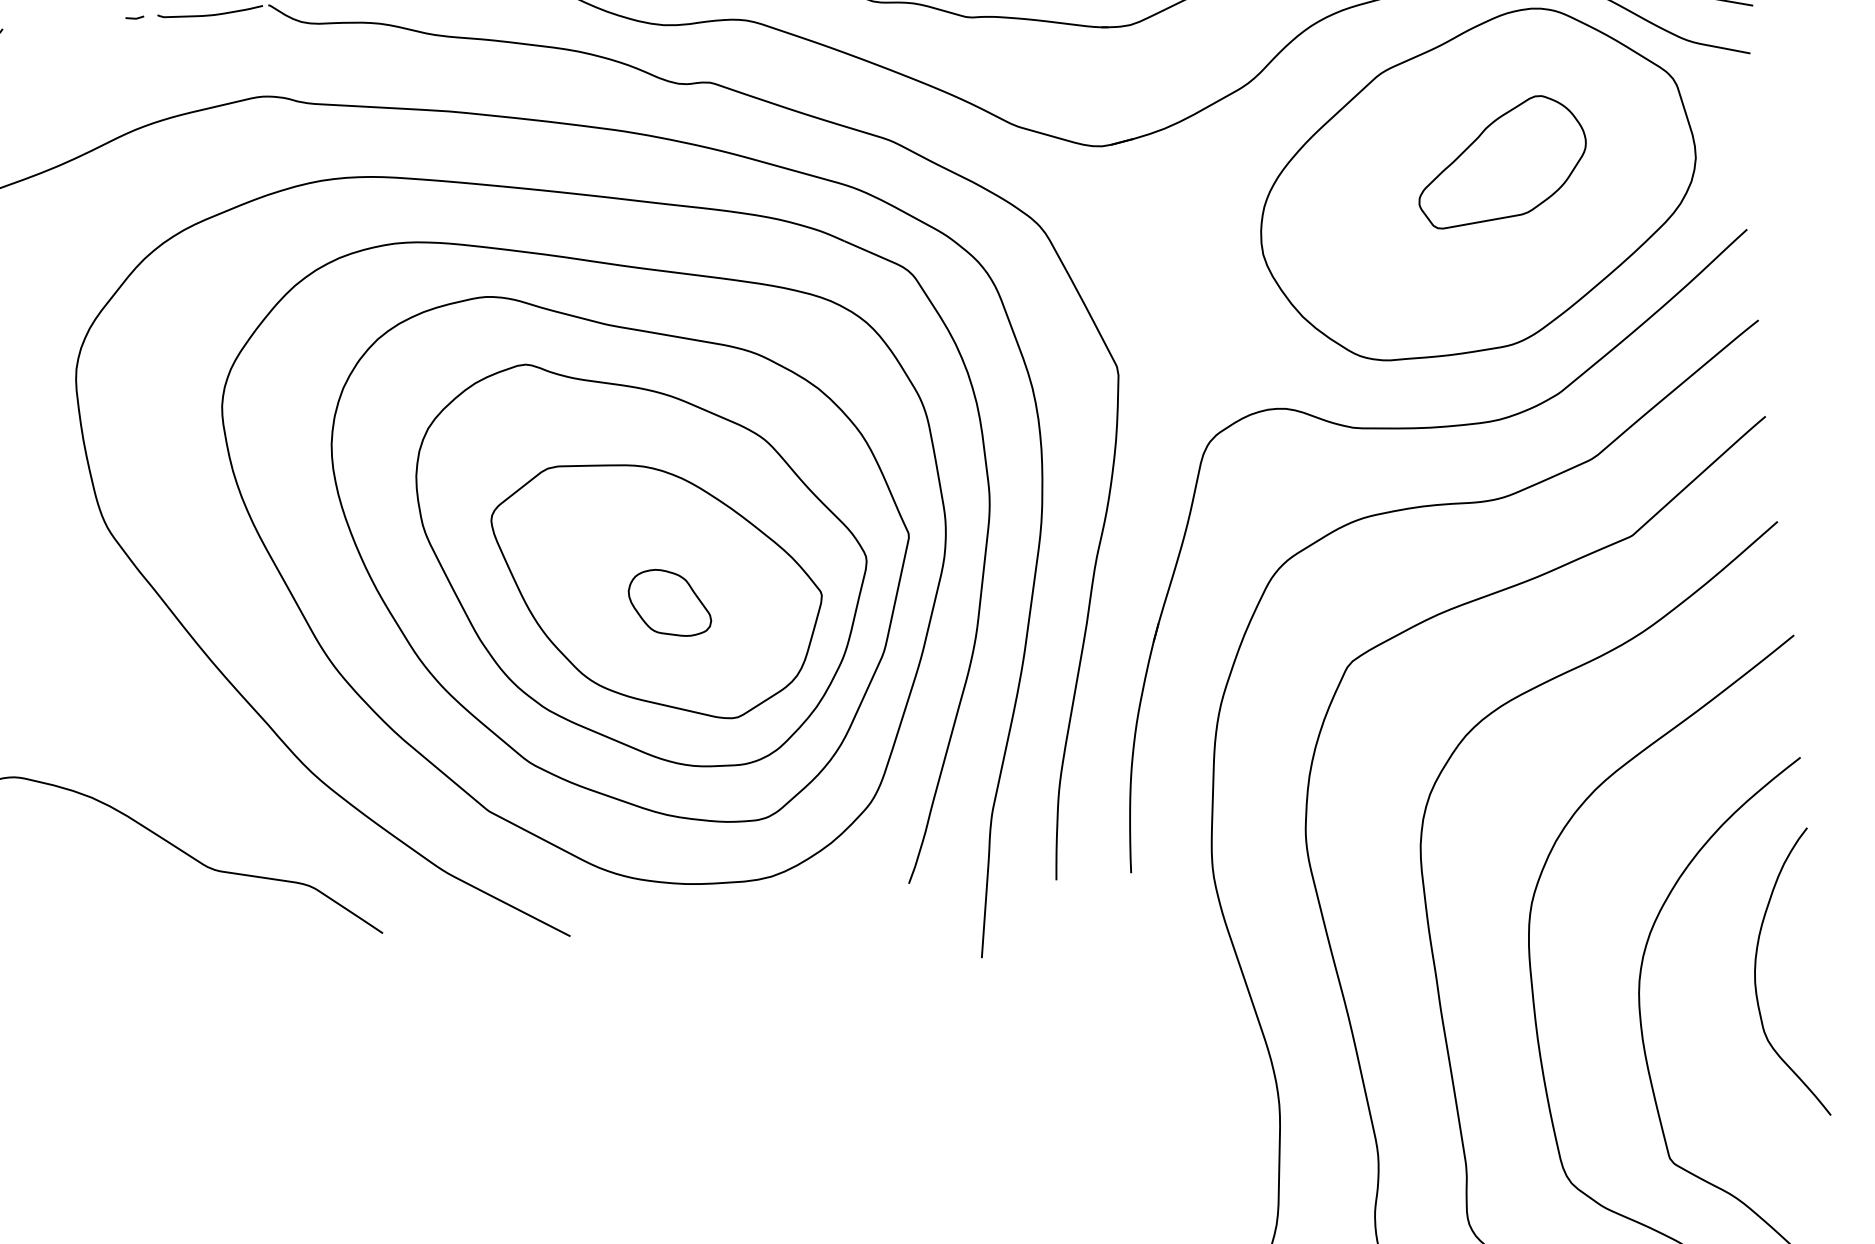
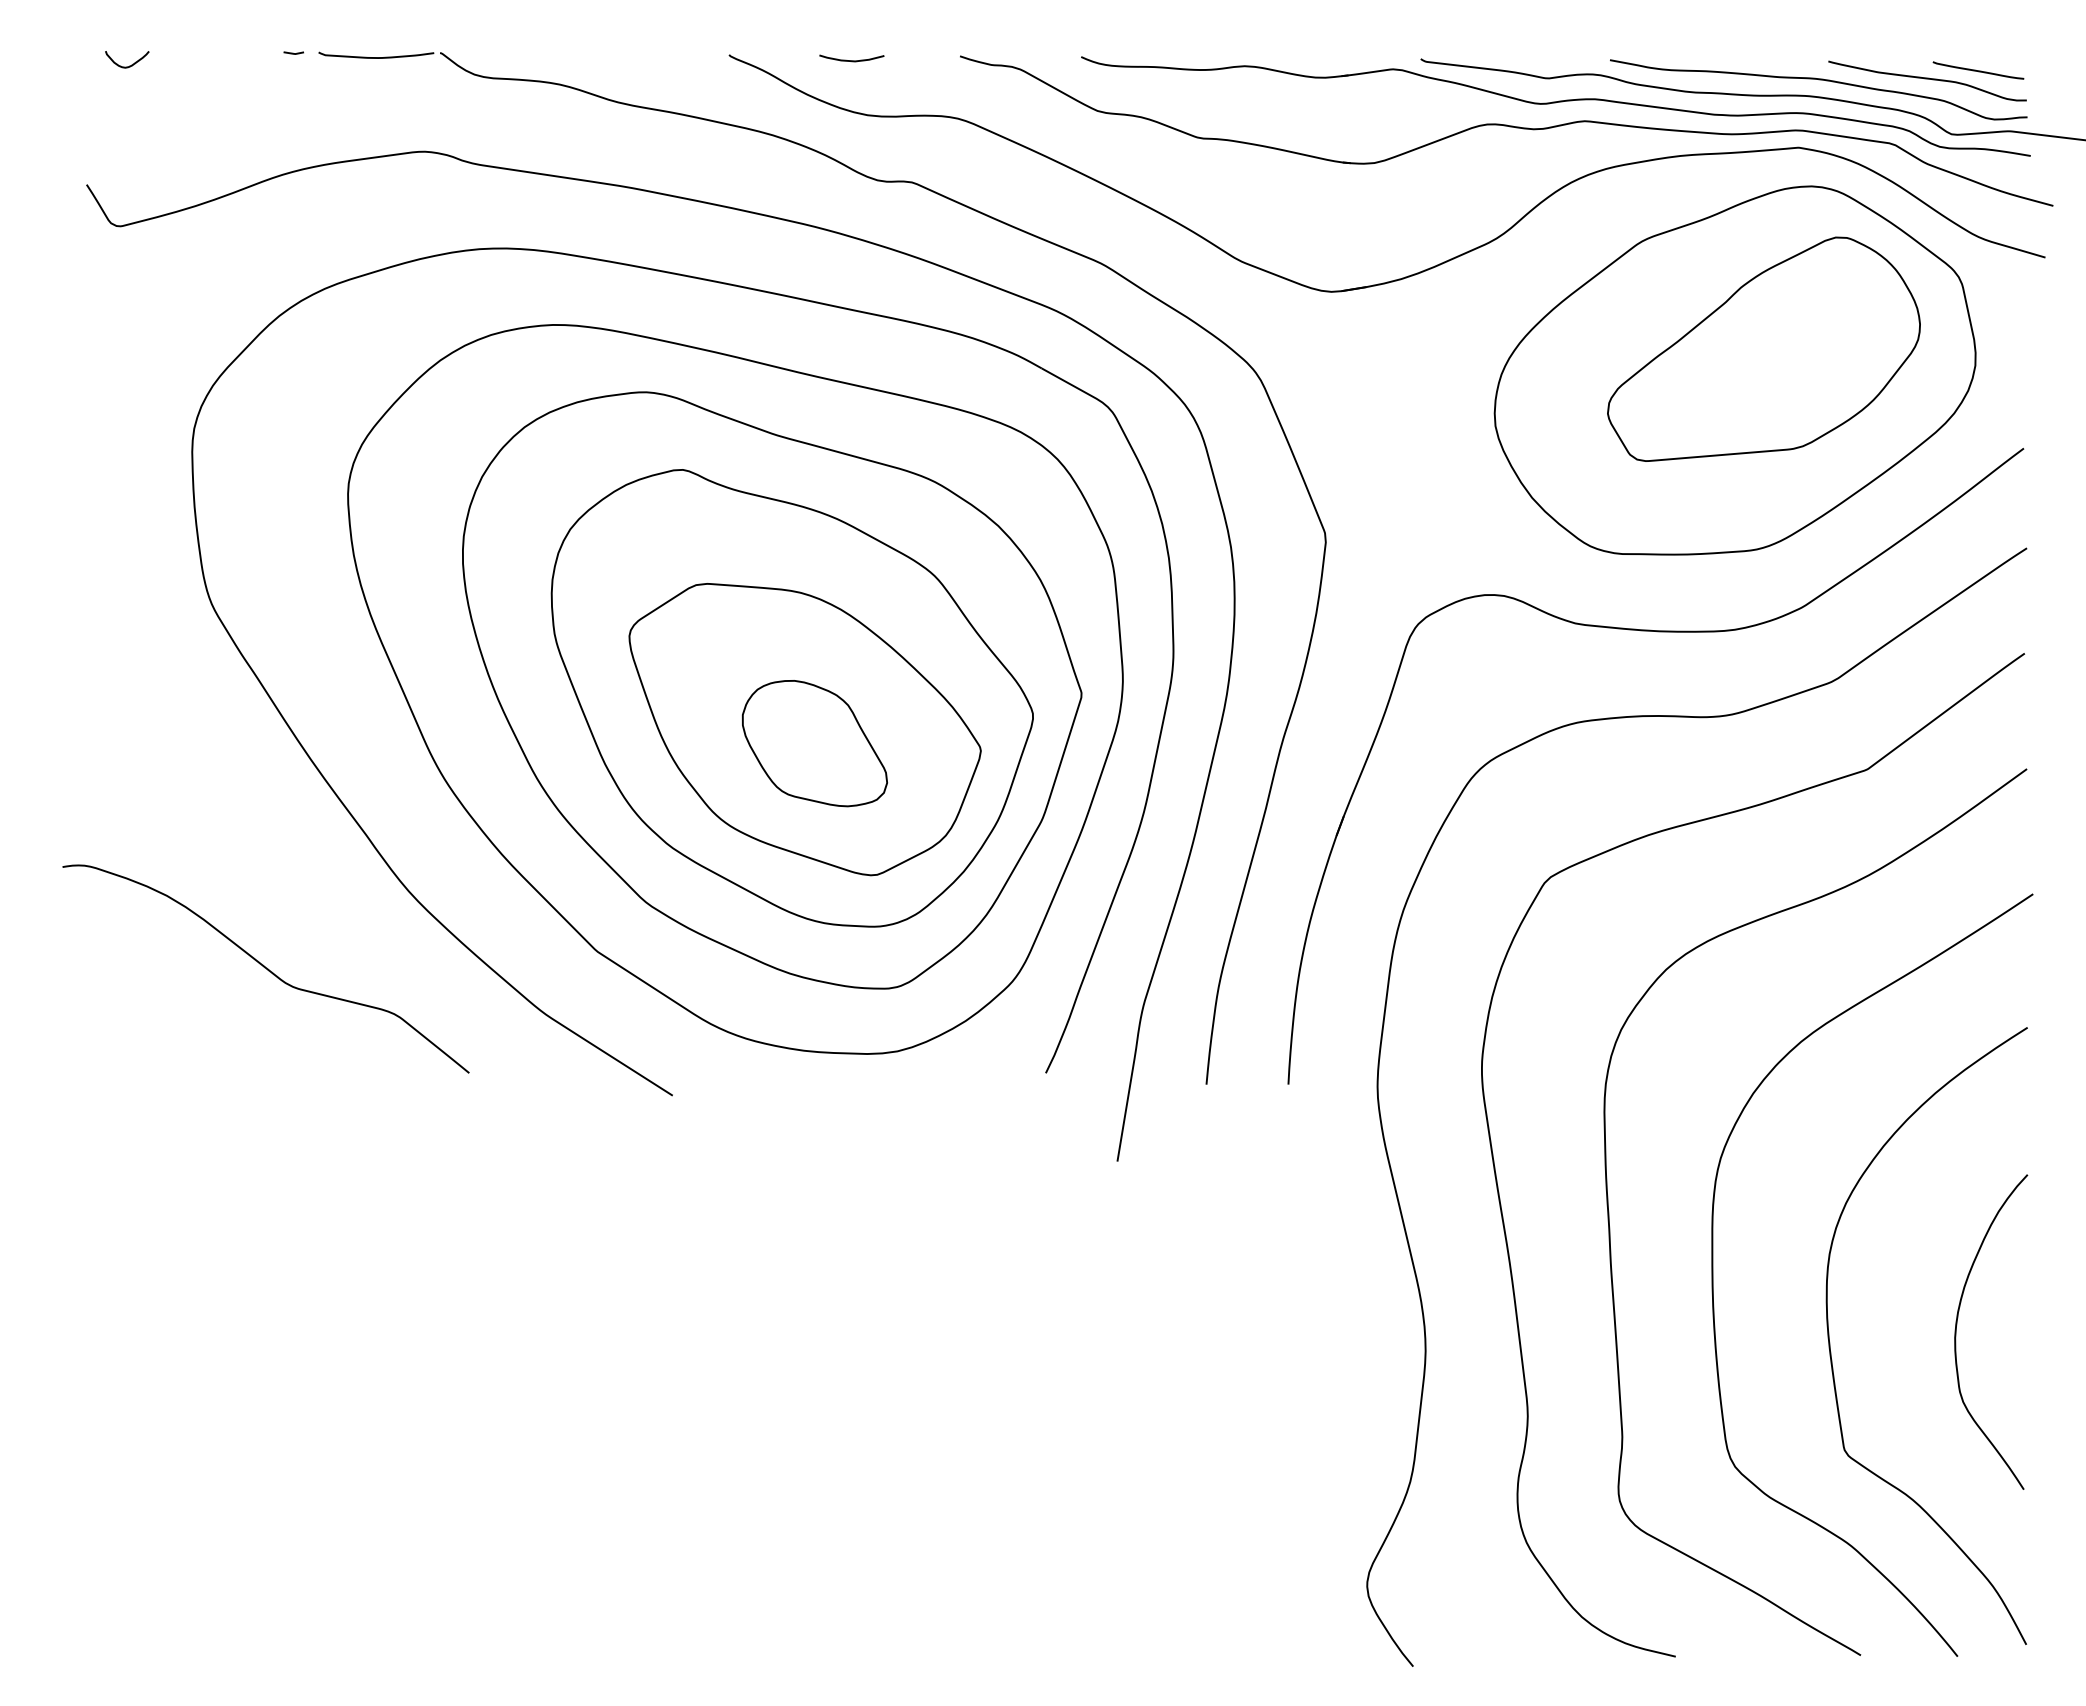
part: (1501, 160) -> (1763, 348), size x1.67
part: (669, 602) -> (814, 743), size x1.67
curve: (1756, 971) -> (1957, 1325), moved

